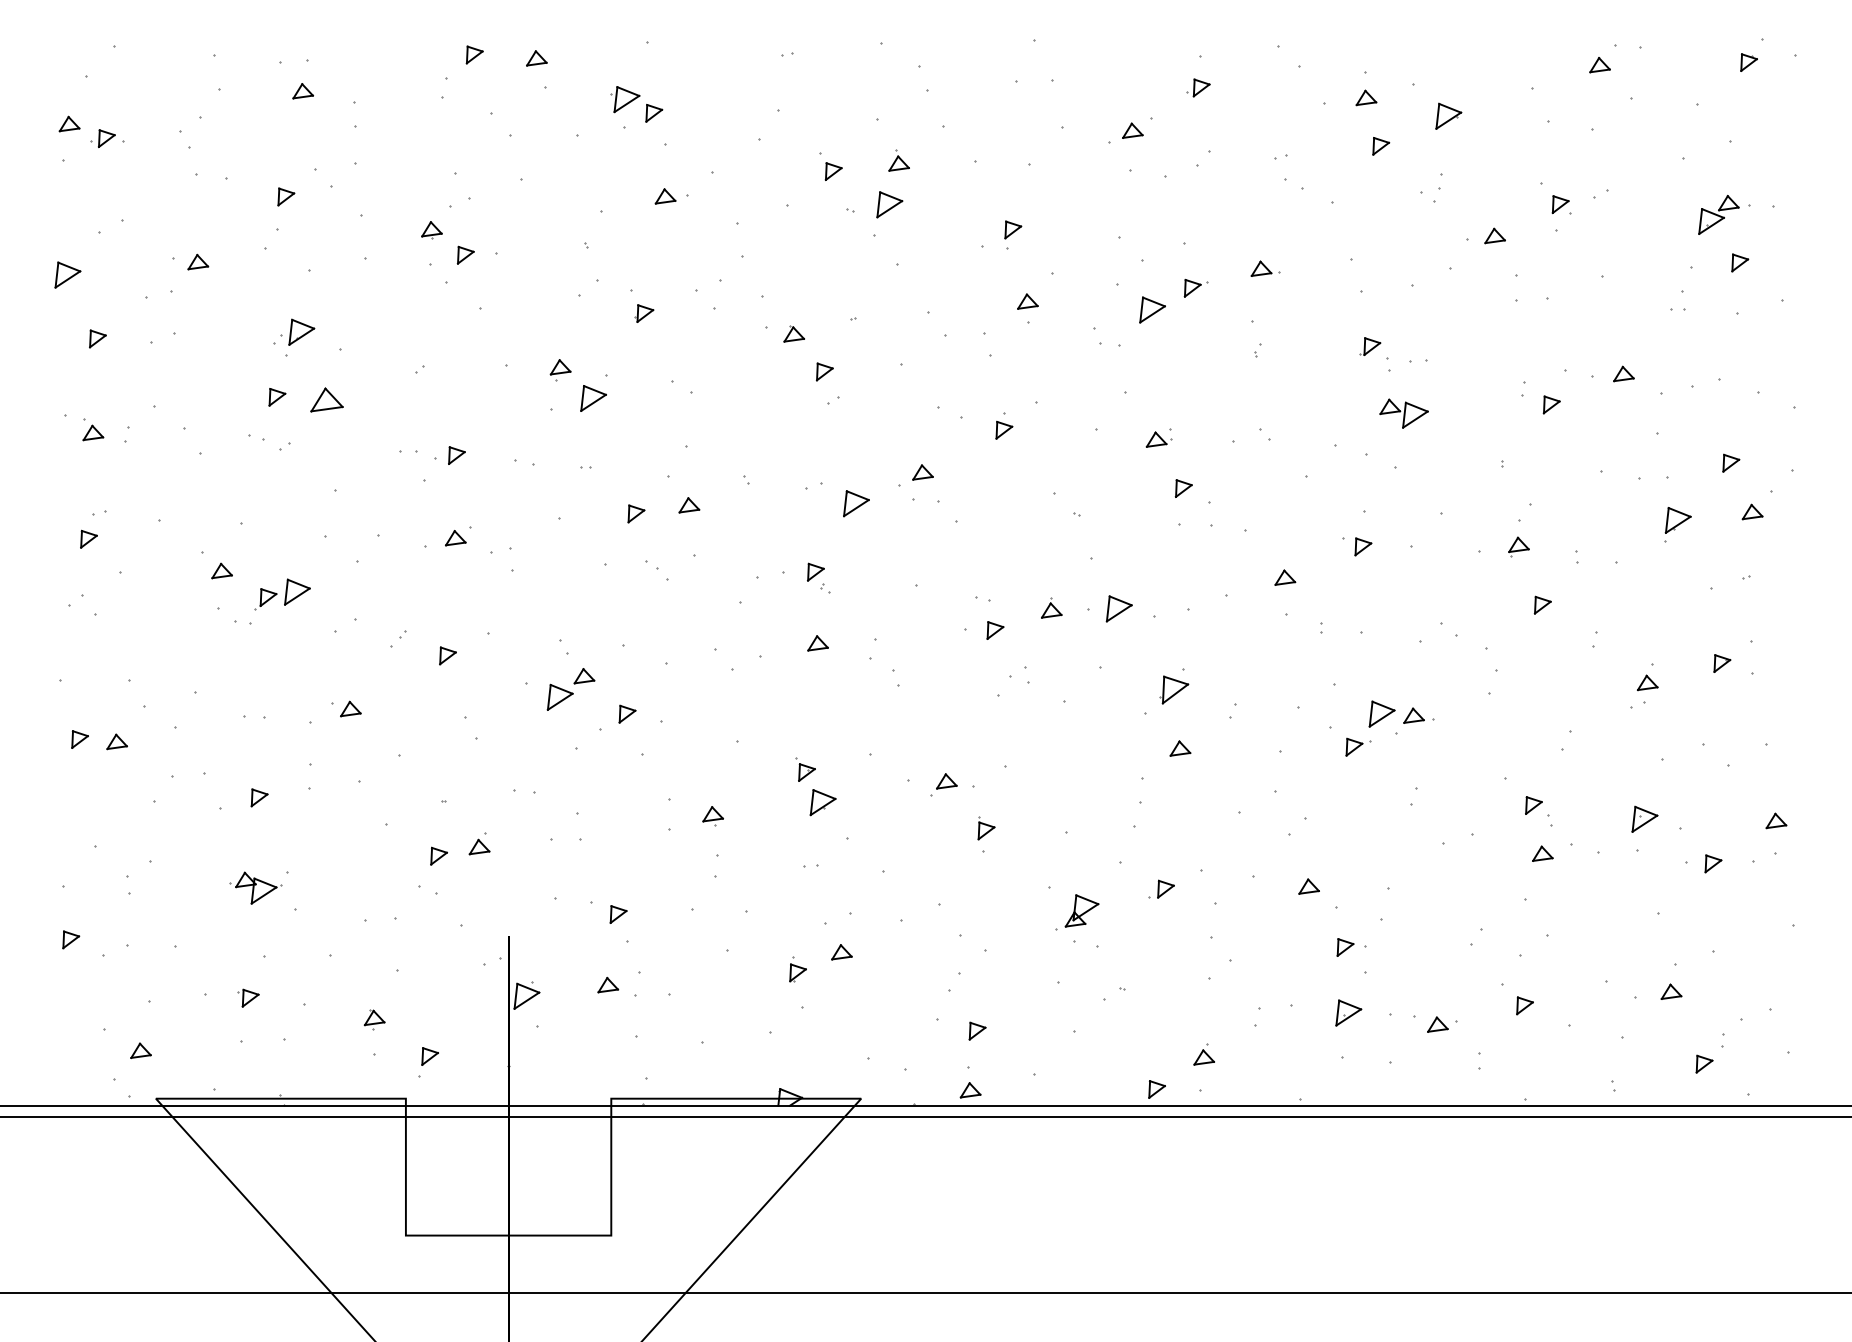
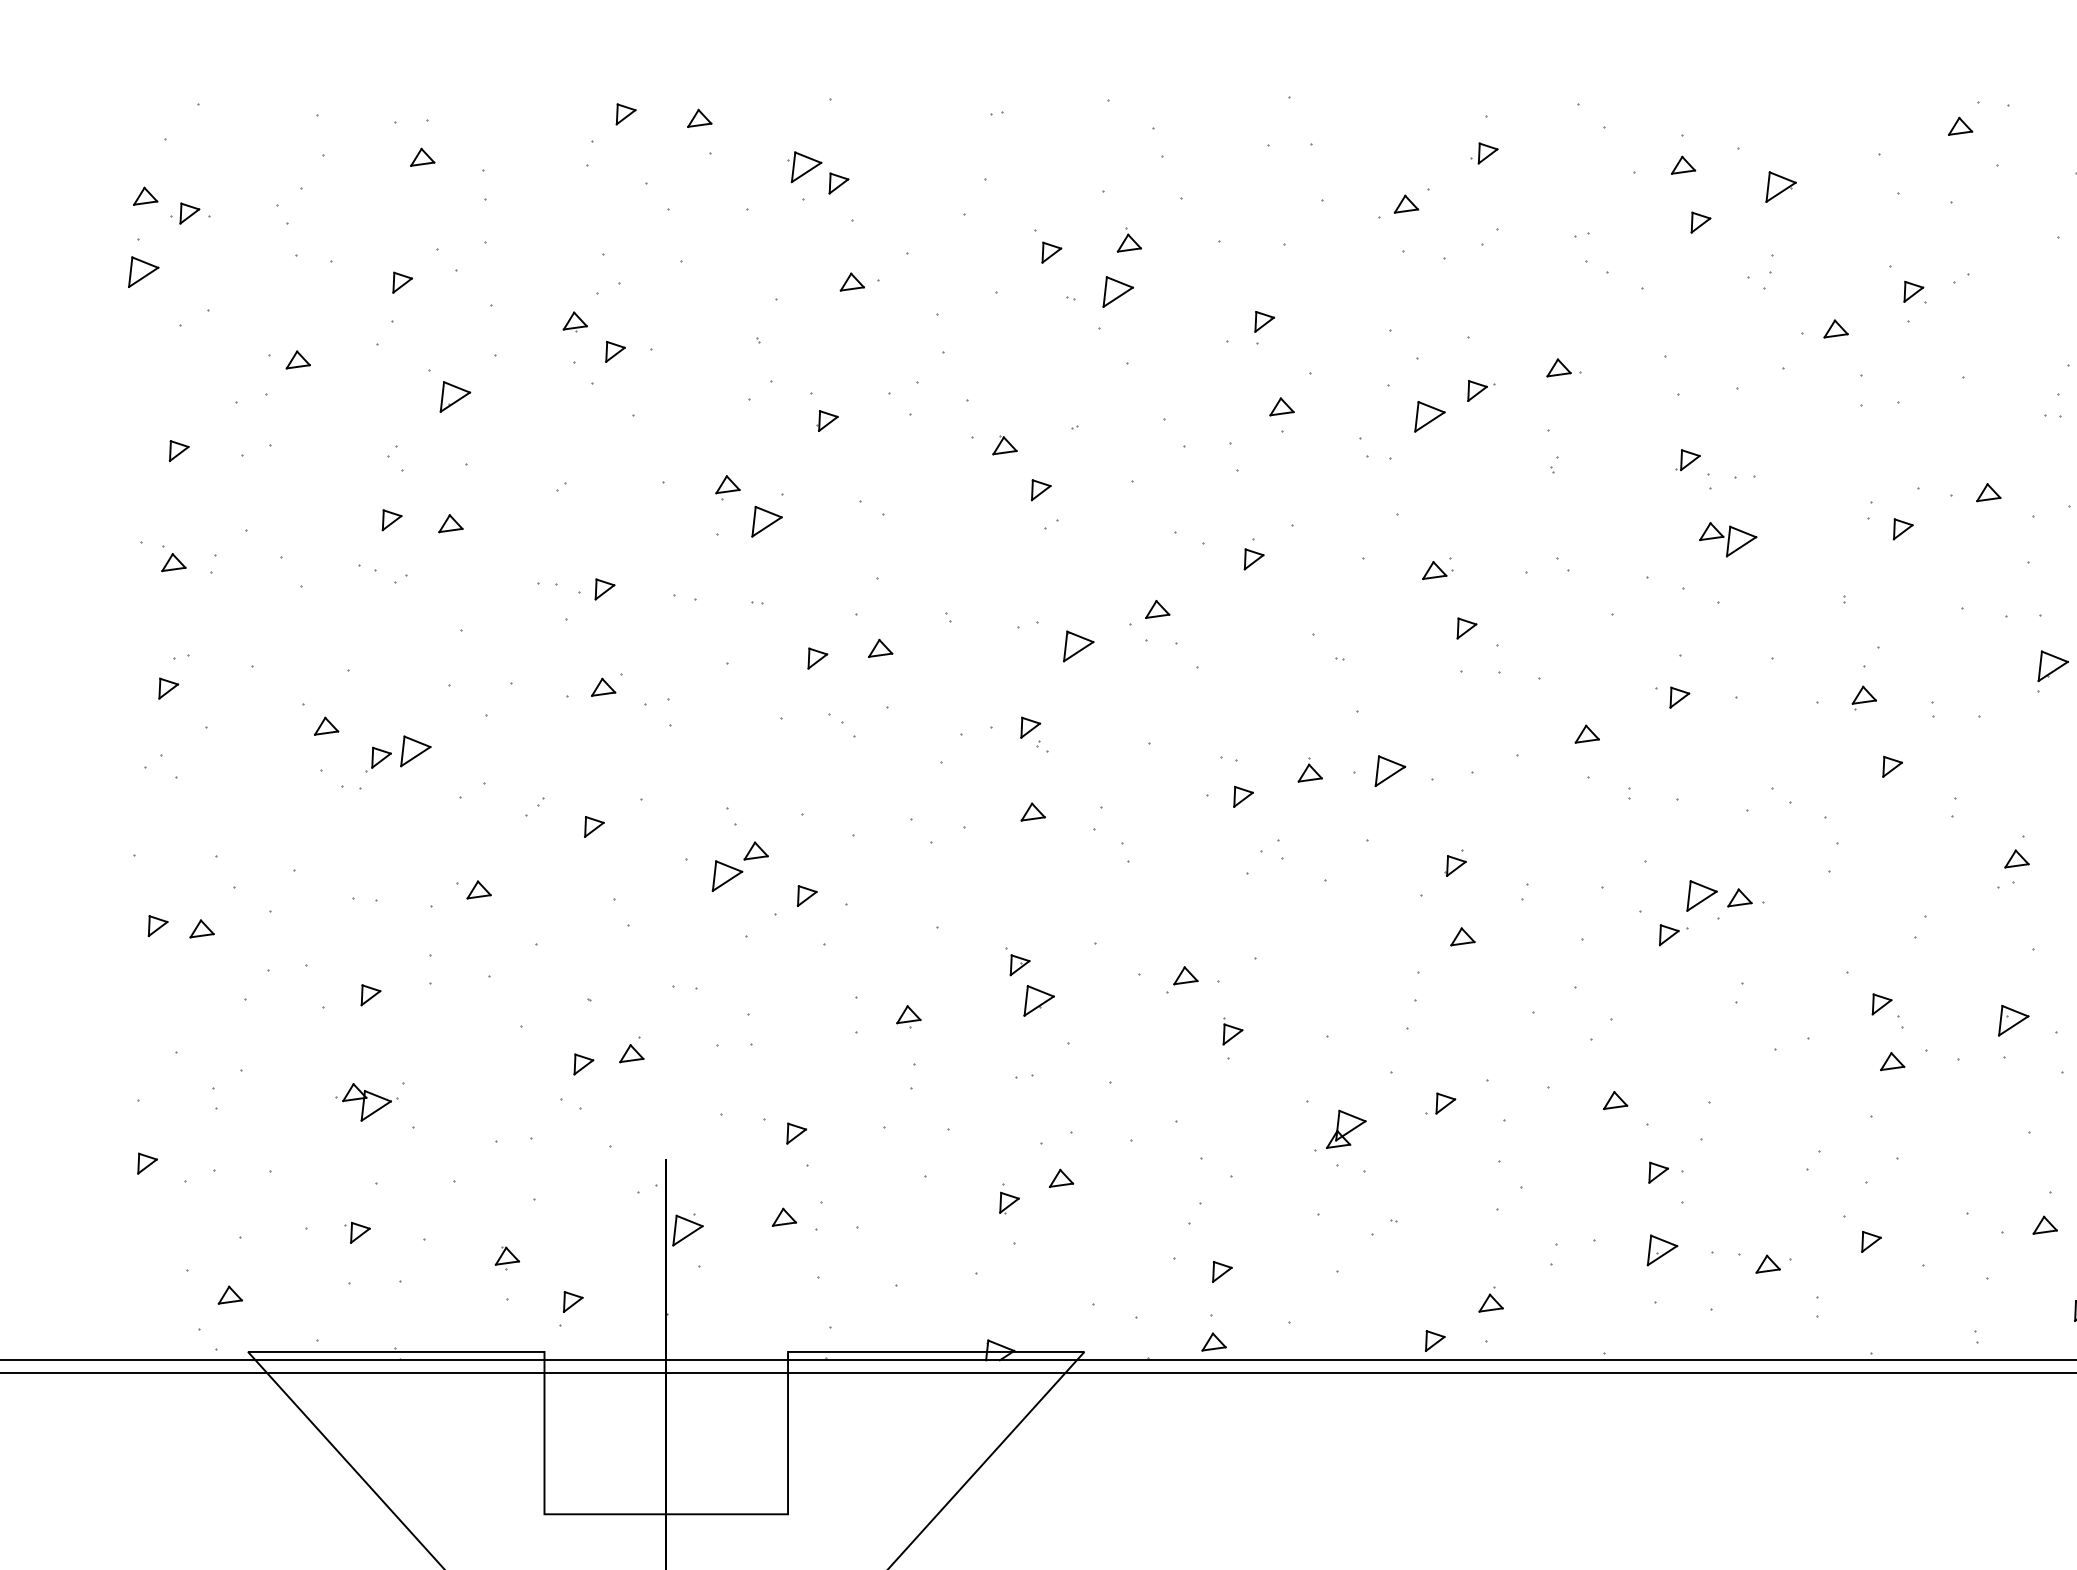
part: (67, 274) -> (143, 271), moved
part: (301, 331) -> (455, 395), moved
part: (326, 400) -> (450, 524), size x0.62
part: (1173, 686) -> (1454, 863), size x0.62

